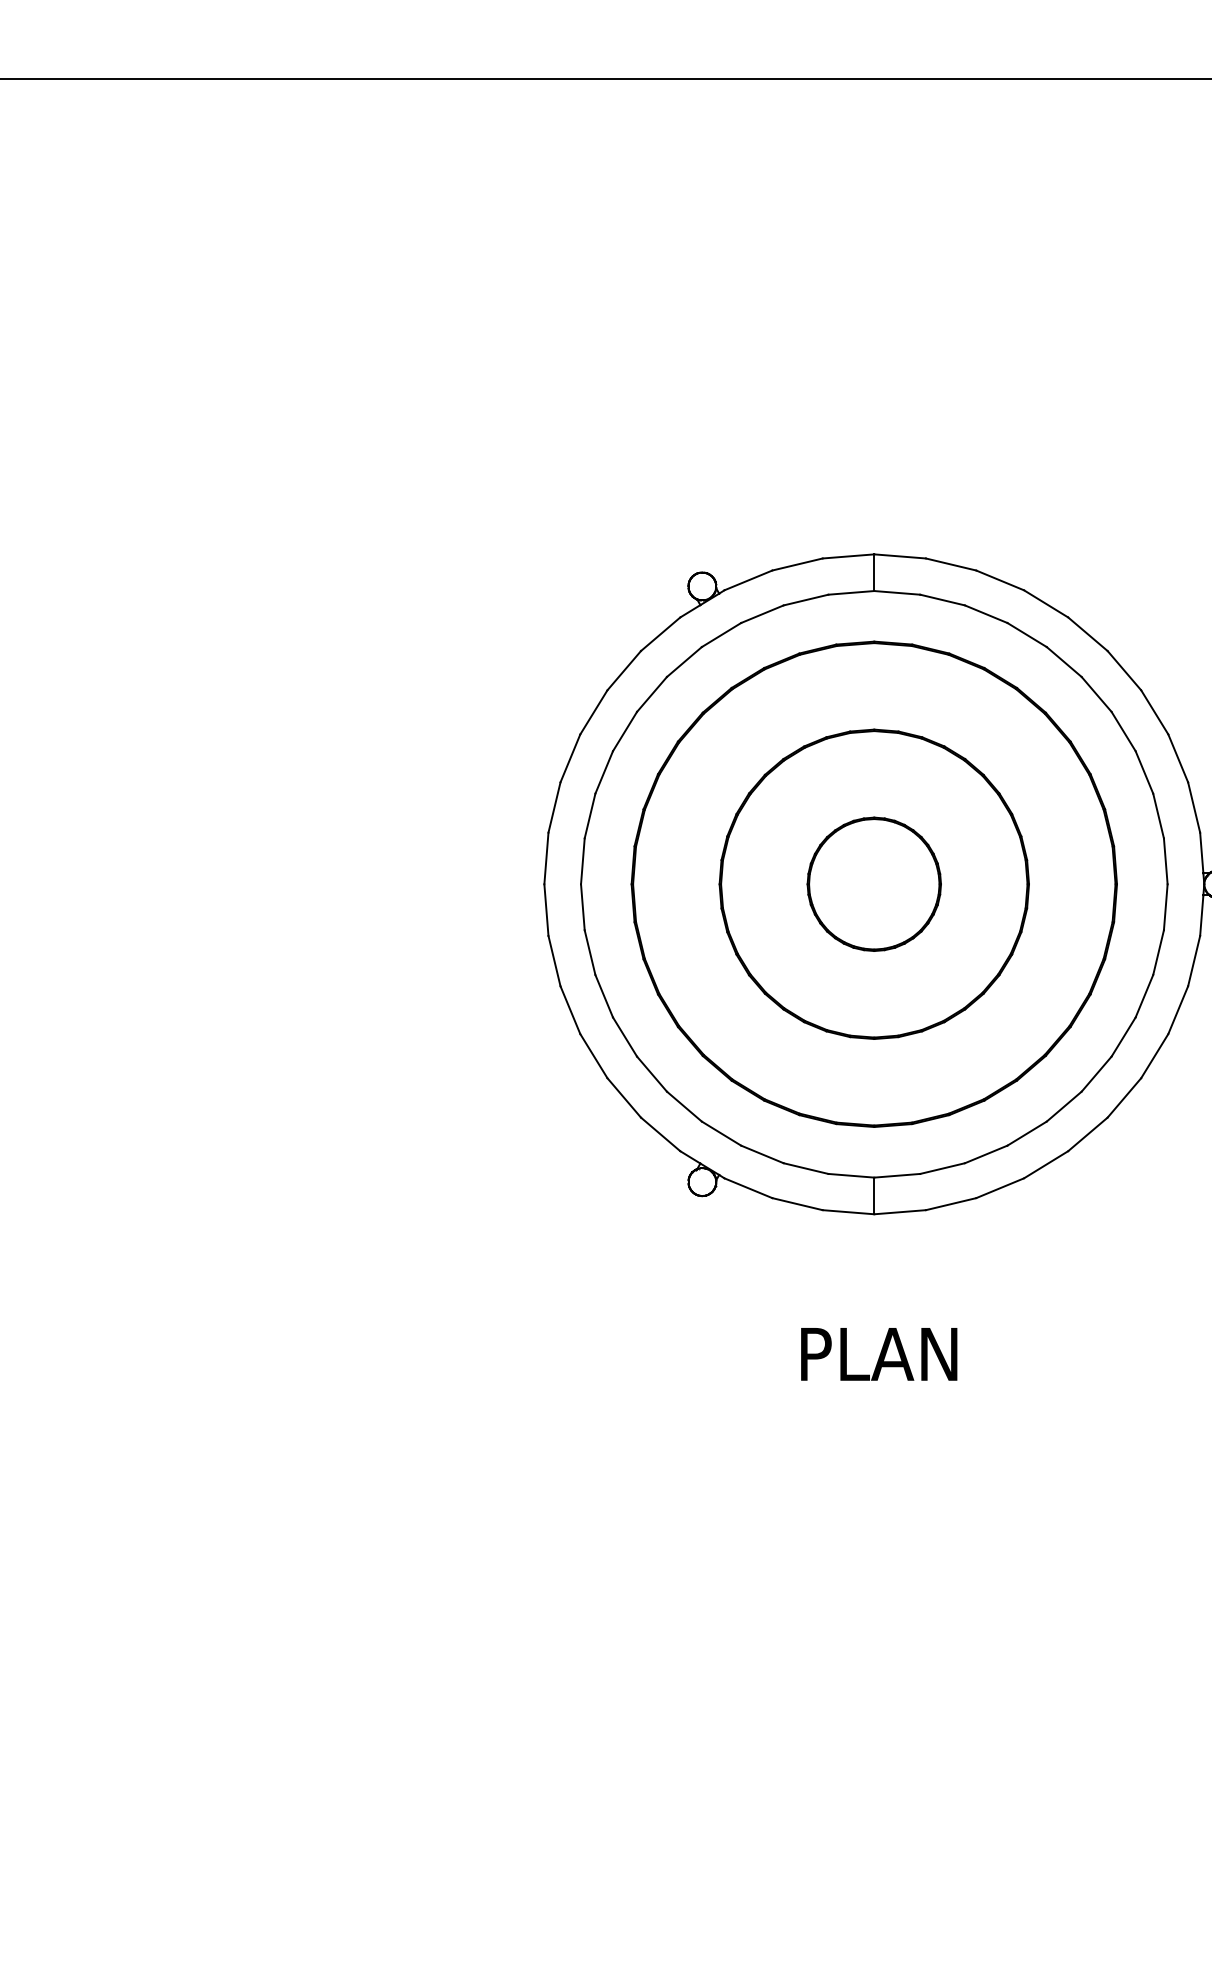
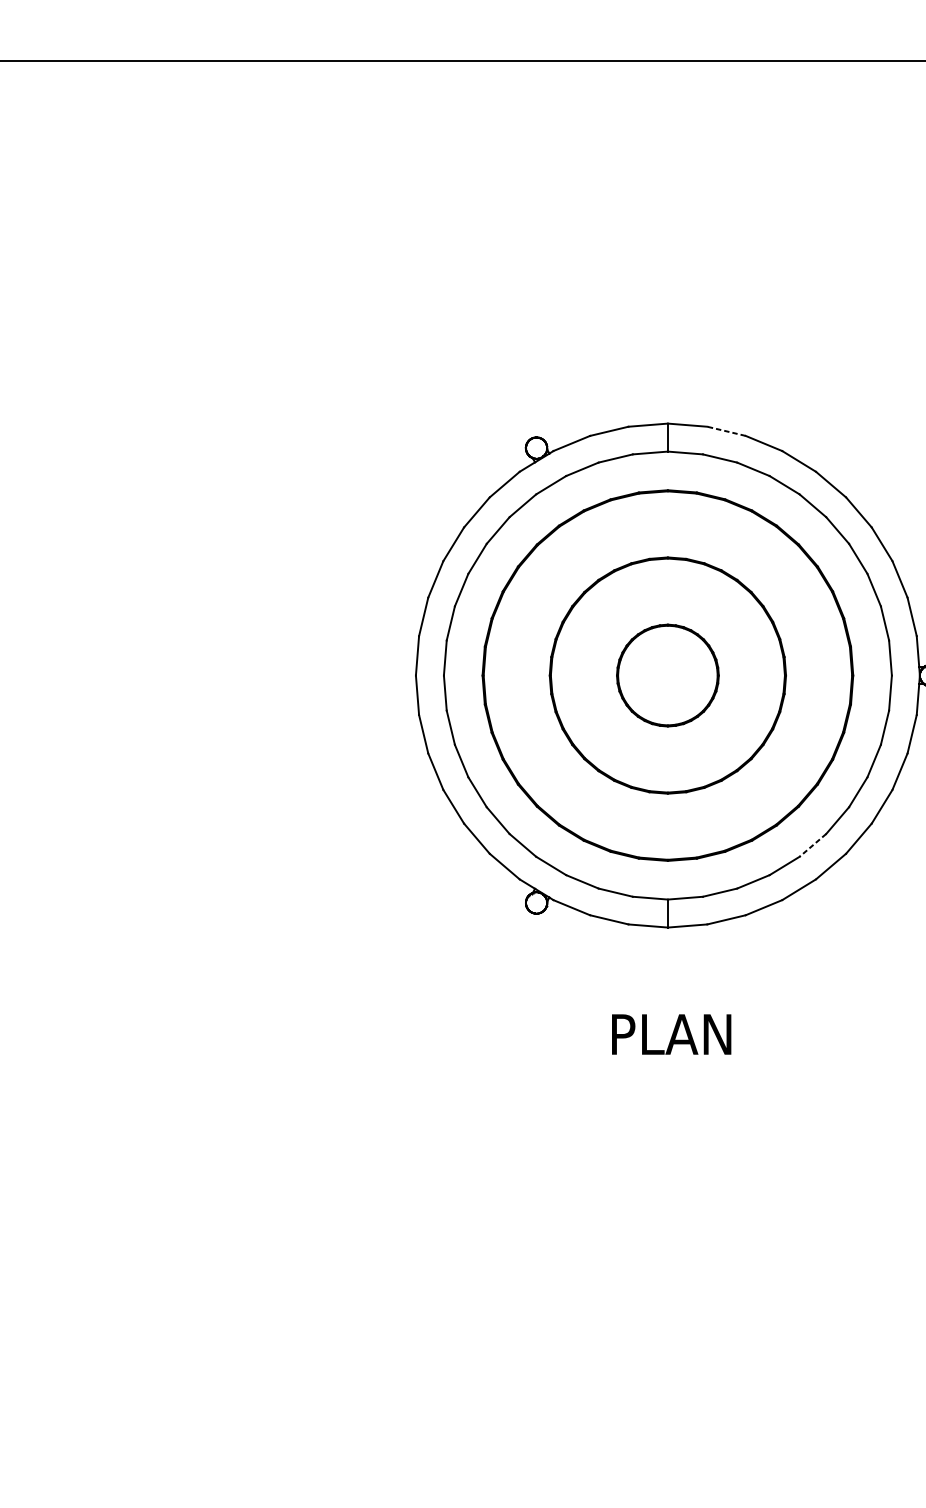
line: (951, 564) -> (726, 431), solid -> dashed
line: (1064, 1106) -> (813, 845), solid -> dashed

